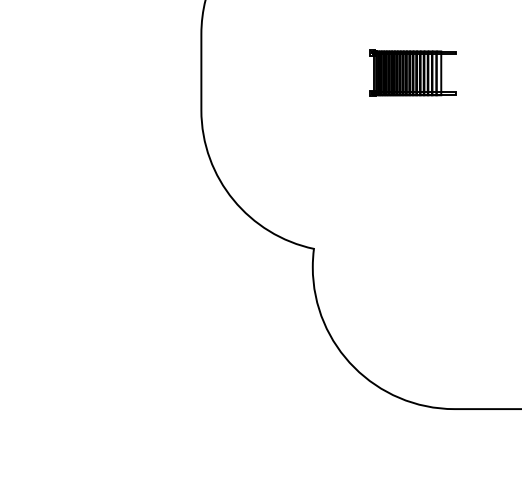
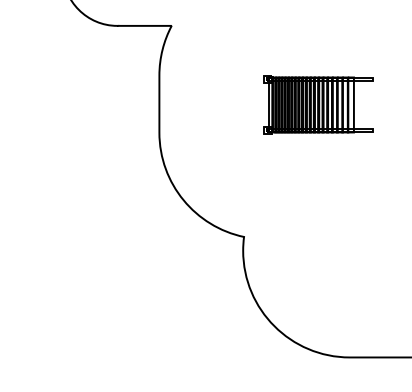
part: (412, 72) -> (318, 104), size x1.67

